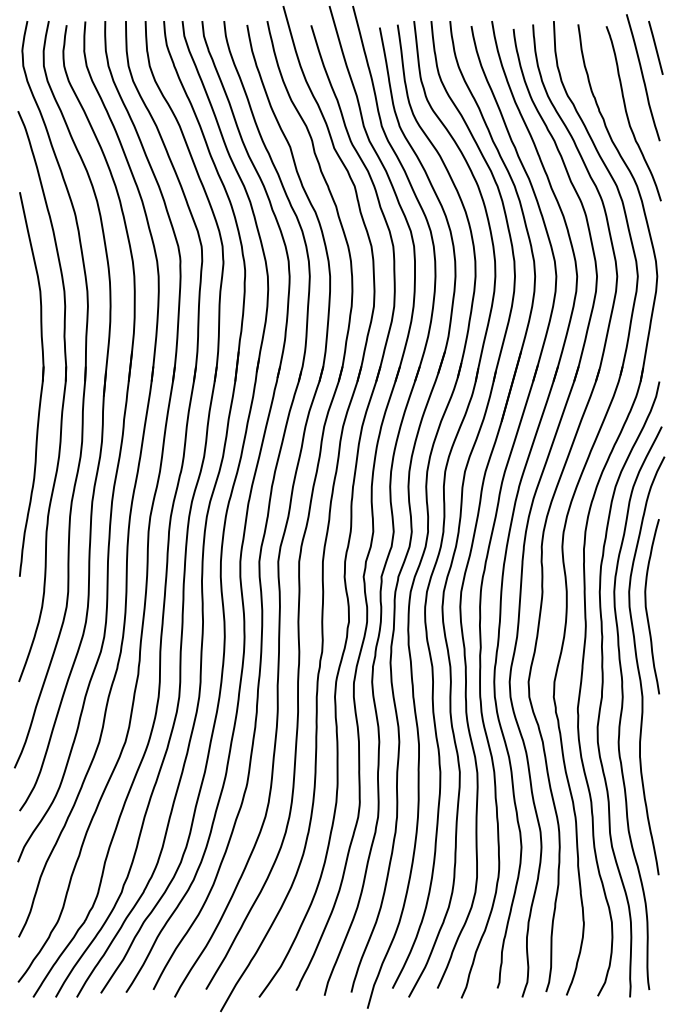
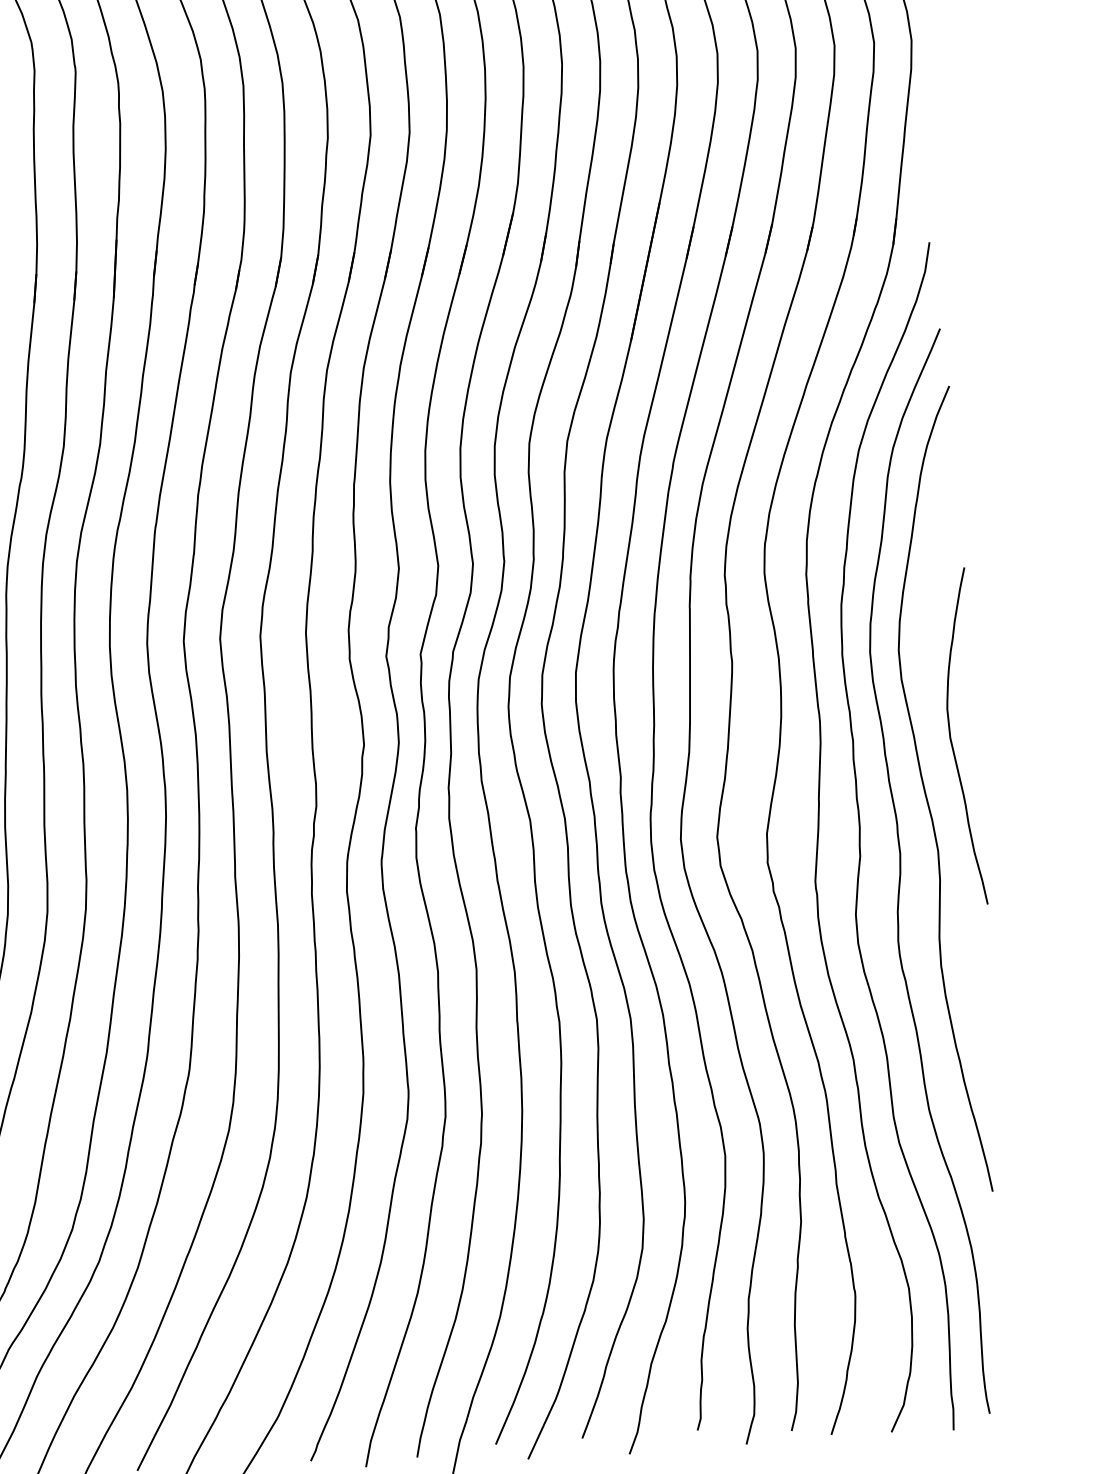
curve: (647, 609) -> (954, 742), moved

